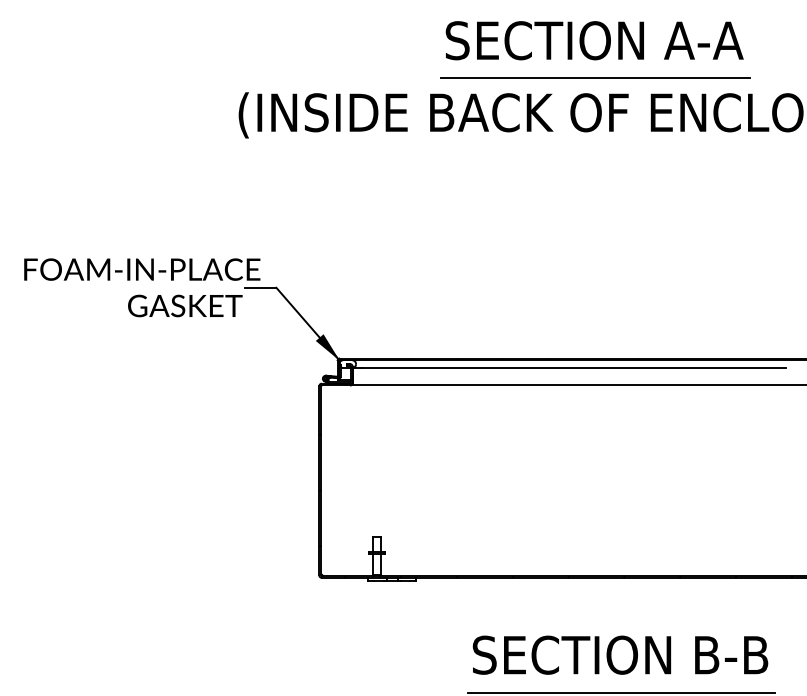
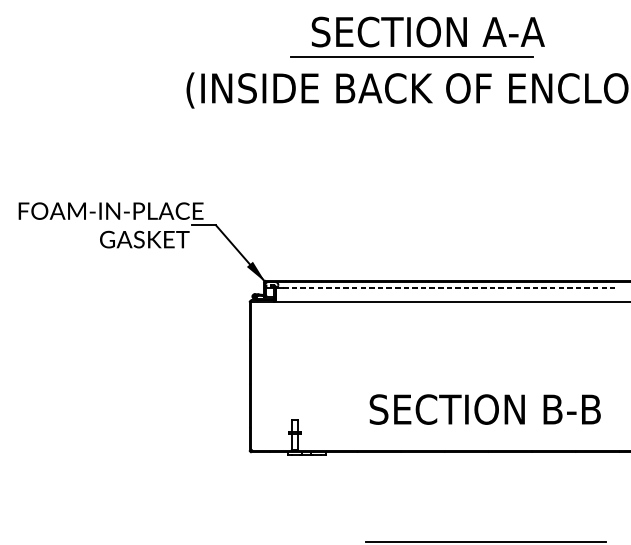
text: (594, 40) -> (428, 31), moved
line: (595, 77) -> (411, 56), moved
line: (573, 367) -> (448, 287), solid -> dashed
text: (620, 654) -> (485, 409), moved

